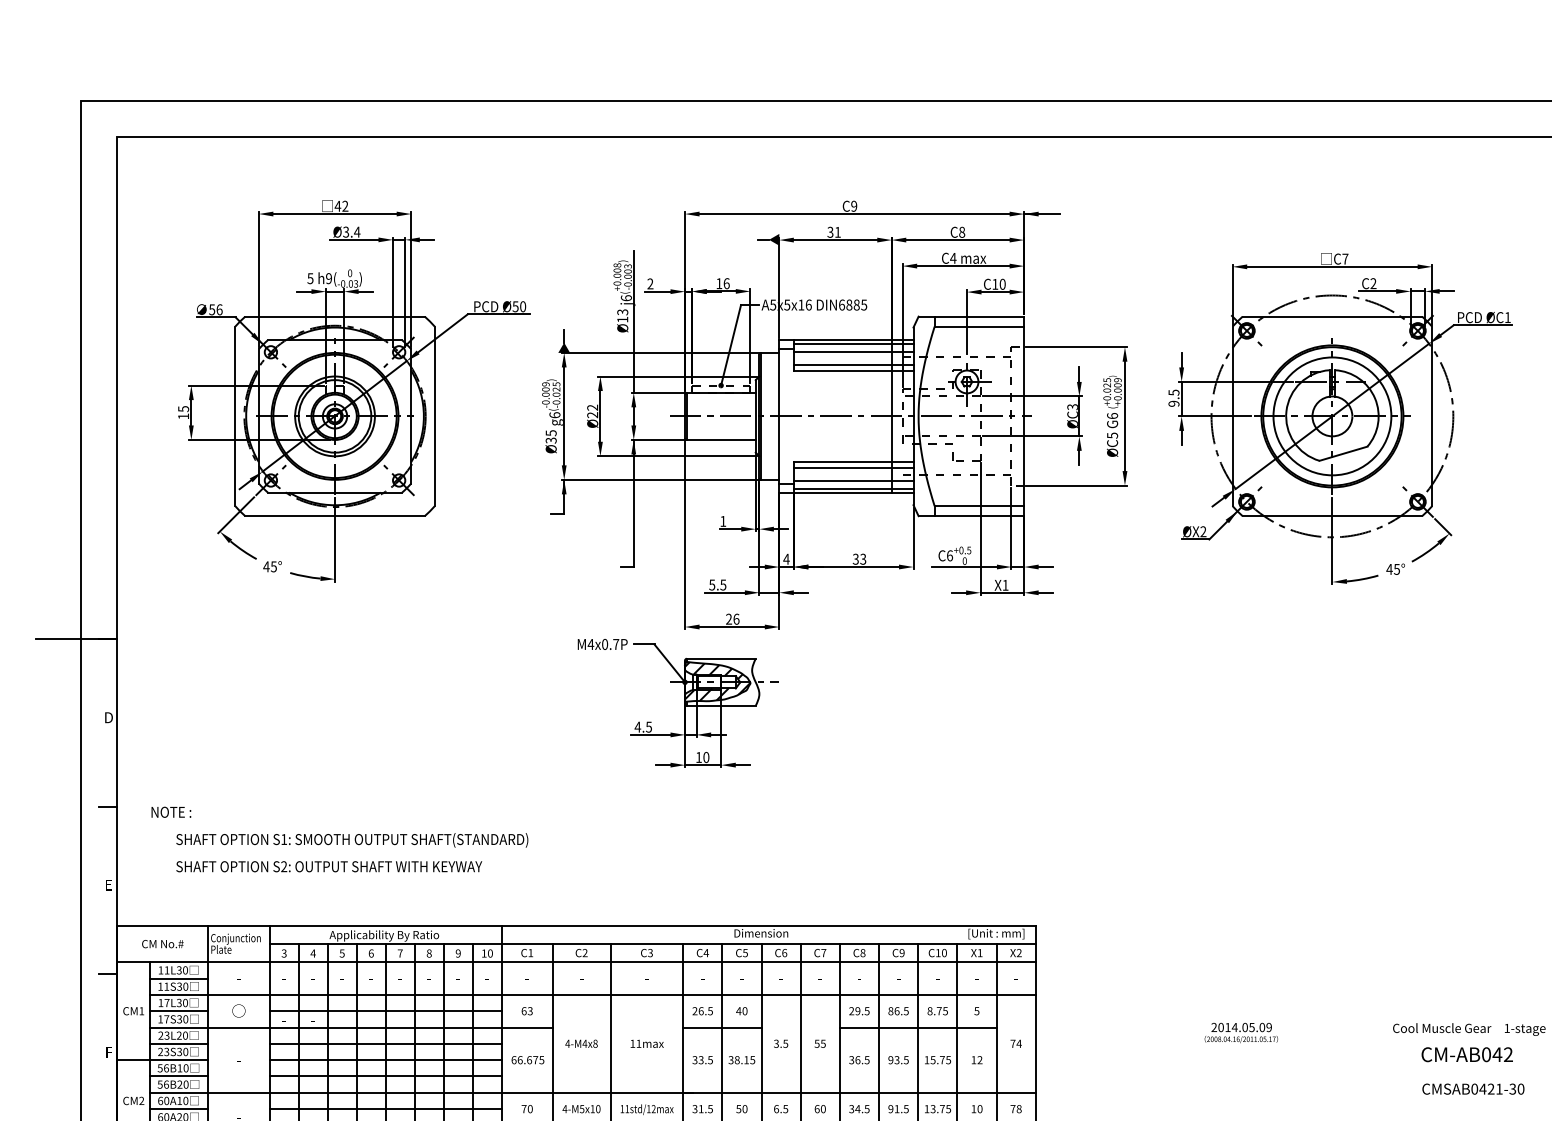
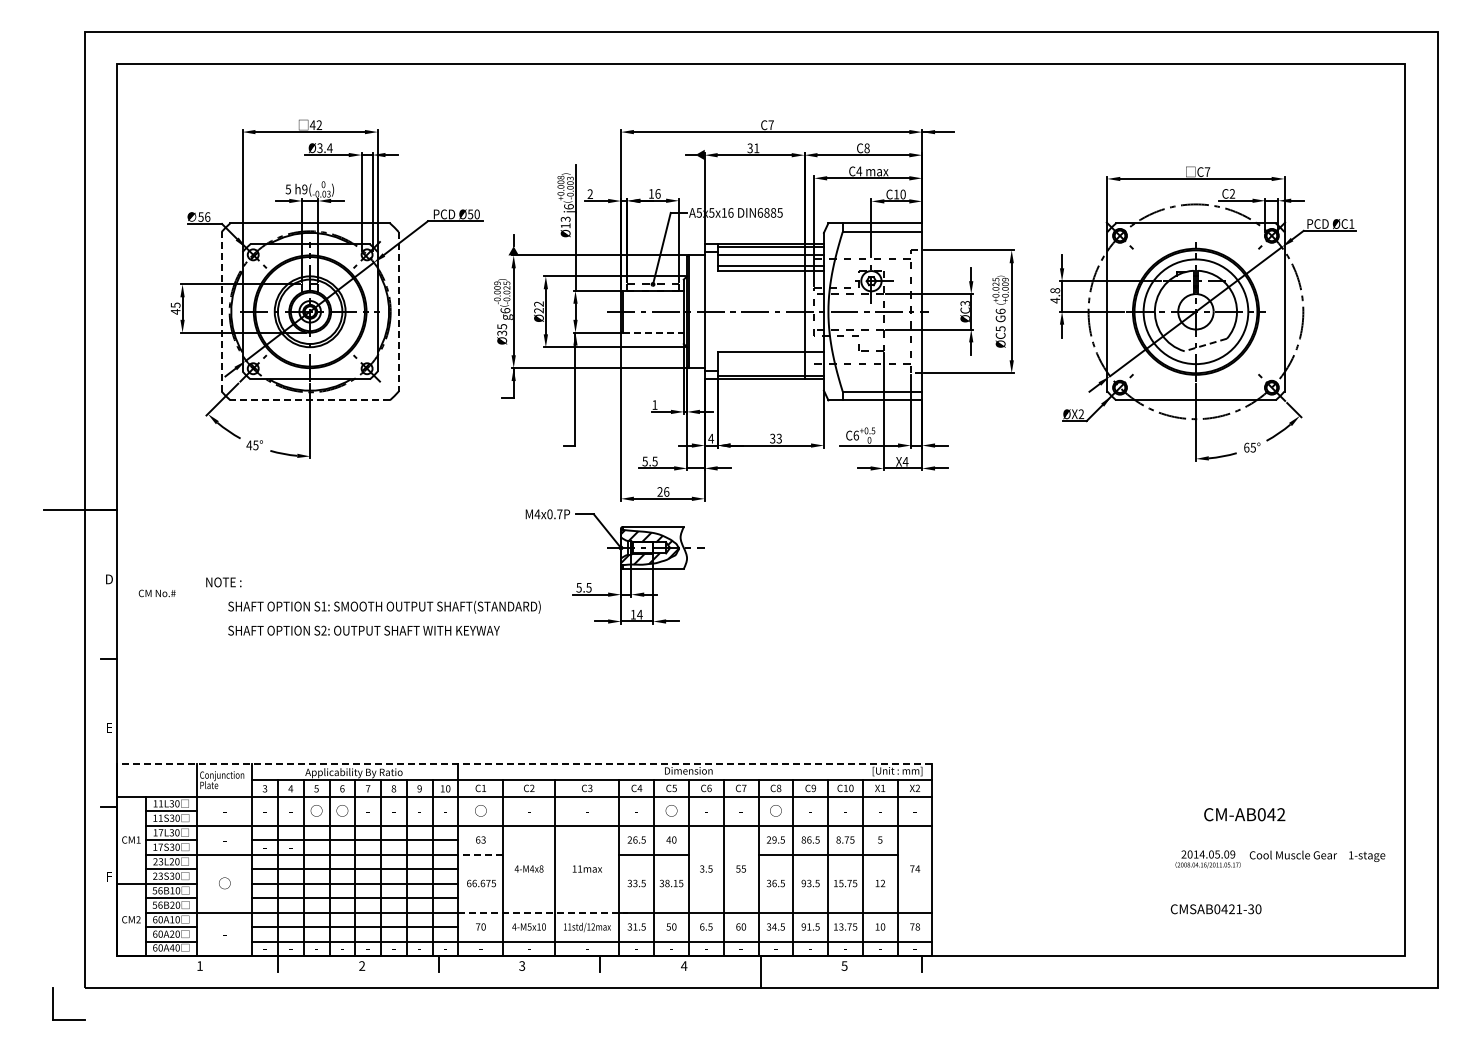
text: (853, 206) -> (770, 125), C9 -> C7
text: (1174, 398) -> (1055, 295), 9.5 -> 4.8
text: (183, 416) -> (175, 311), 15 -> 45
line: (235, 416) -> (221, 311), solid -> dashed
line: (434, 416) -> (398, 311), solid -> dashed
line: (721, 439) -> (653, 332), solid -> dashed
line: (1343, 454) -> (1205, 345), solid -> dashed
line: (853, 467) -> (770, 357), removed
line: (853, 480) -> (770, 368), removed
line: (335, 516) -> (310, 400), solid -> dashed
text: (1389, 569) -> (1246, 447), 45° -> 65°
text: (1005, 584) -> (905, 461), X1 -> X4
text: (638, 726) -> (579, 587), 4.5 -> 5.5
text: (705, 757) -> (639, 614), 10 -> 14
text: (339, 839) -> (373, 606), moved
line: (576, 926) -> (524, 764), solid -> dashed
text: (161, 944) -> (156, 593), moved
text: (342, 977) -> (316, 810), - -> ○
text: (371, 977) -> (342, 810), - -> ○
text: (526, 977) -> (480, 810), - -> ○
text: (741, 977) -> (671, 810), - -> ○
text: (858, 977) -> (775, 810), - -> ○
text: (238, 1010) -> (224, 839), ○ -> -
line: (526, 1027) -> (480, 854), solid -> dashed
text: (1240, 1033) -> (1207, 859), moved
text: (1467, 1054) -> (1244, 814), moved
text: (238, 1060) -> (224, 883), - -> ○
text: (1472, 1089) -> (1215, 909), moved
line: (597, 1092) -> (543, 912), solid -> dashed

